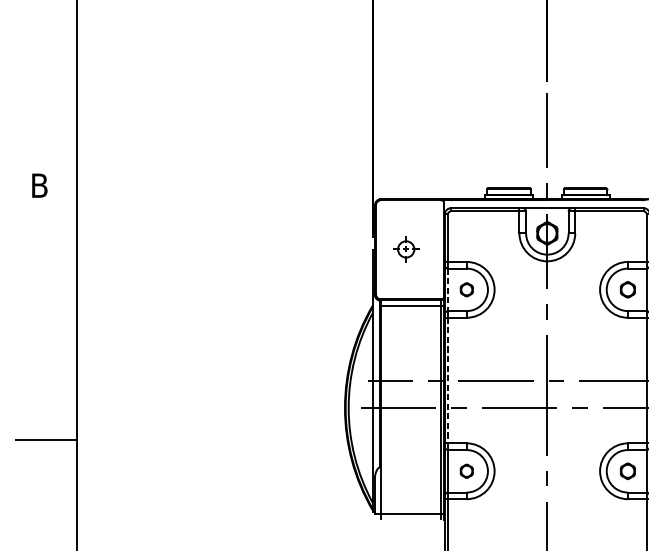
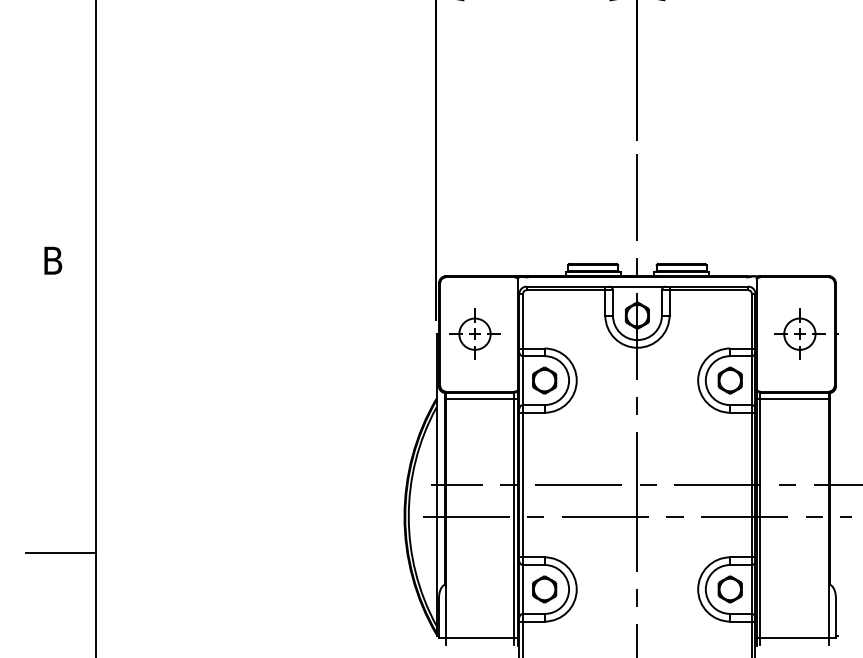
part: (405, 248) -> (474, 333), size x1.67
part: (466, 289) -> (544, 380), size x1.67
part: (627, 289) -> (729, 380), size x1.43
line: (448, 290) -> (523, 381), dashed -> solid
line: (448, 380) -> (523, 485), dashed -> solid
part: (466, 471) -> (544, 589), size x1.67
part: (627, 471) -> (729, 589), size x1.43

